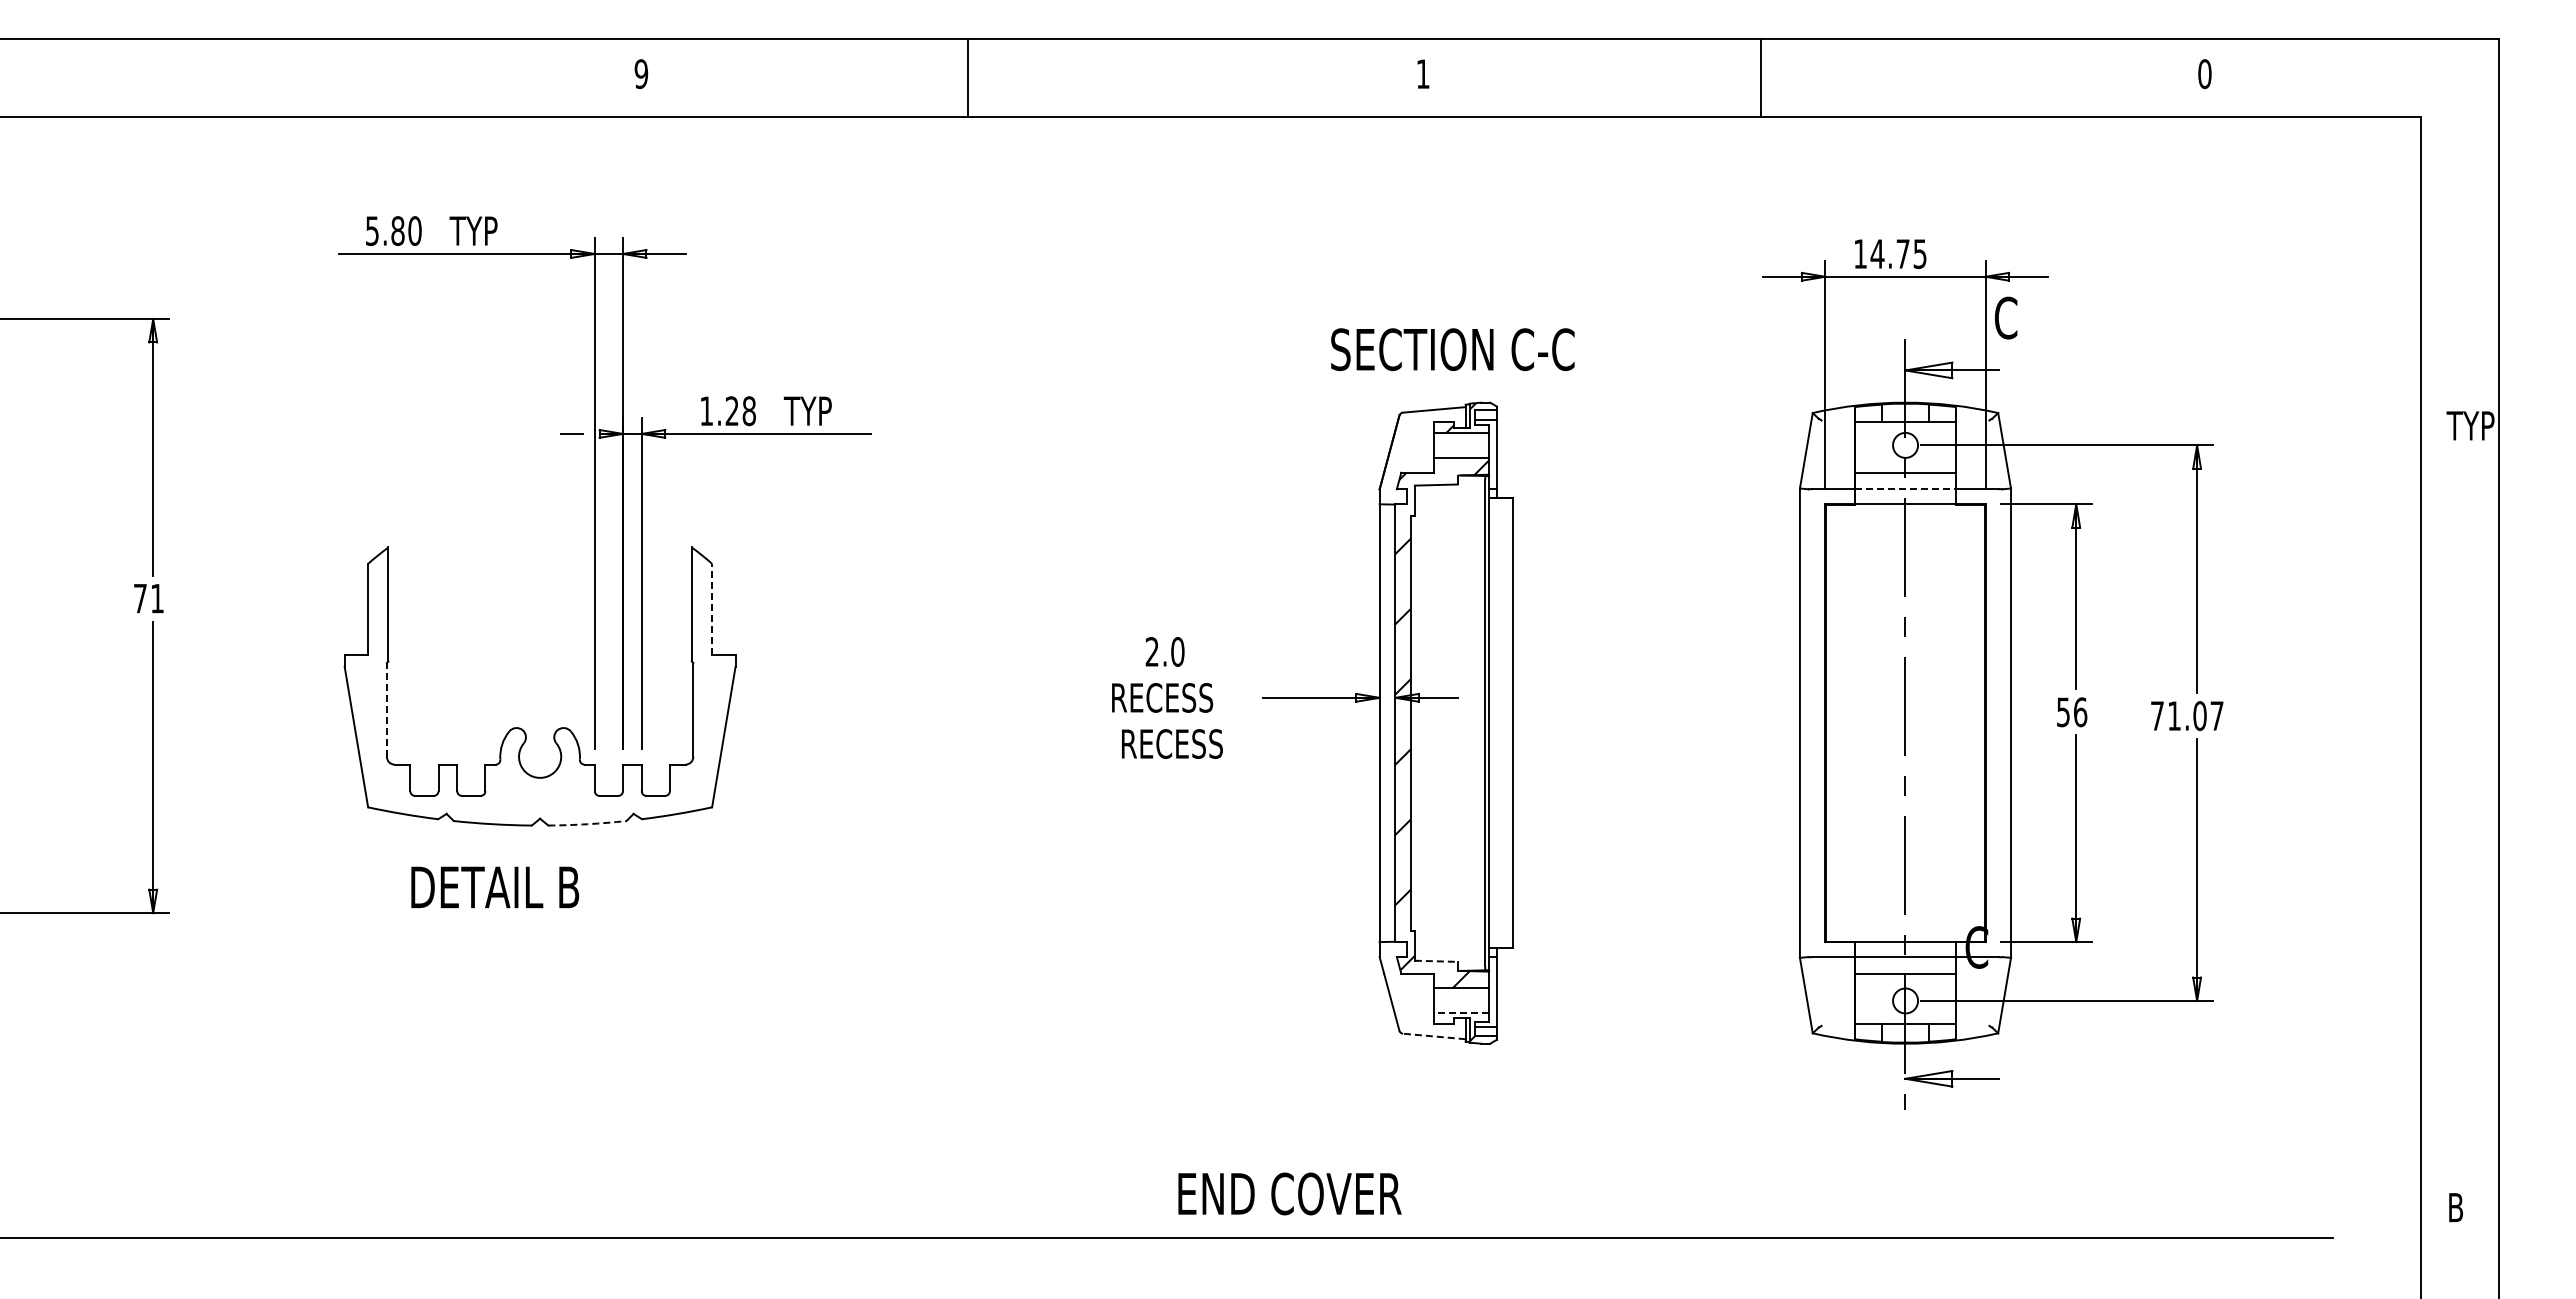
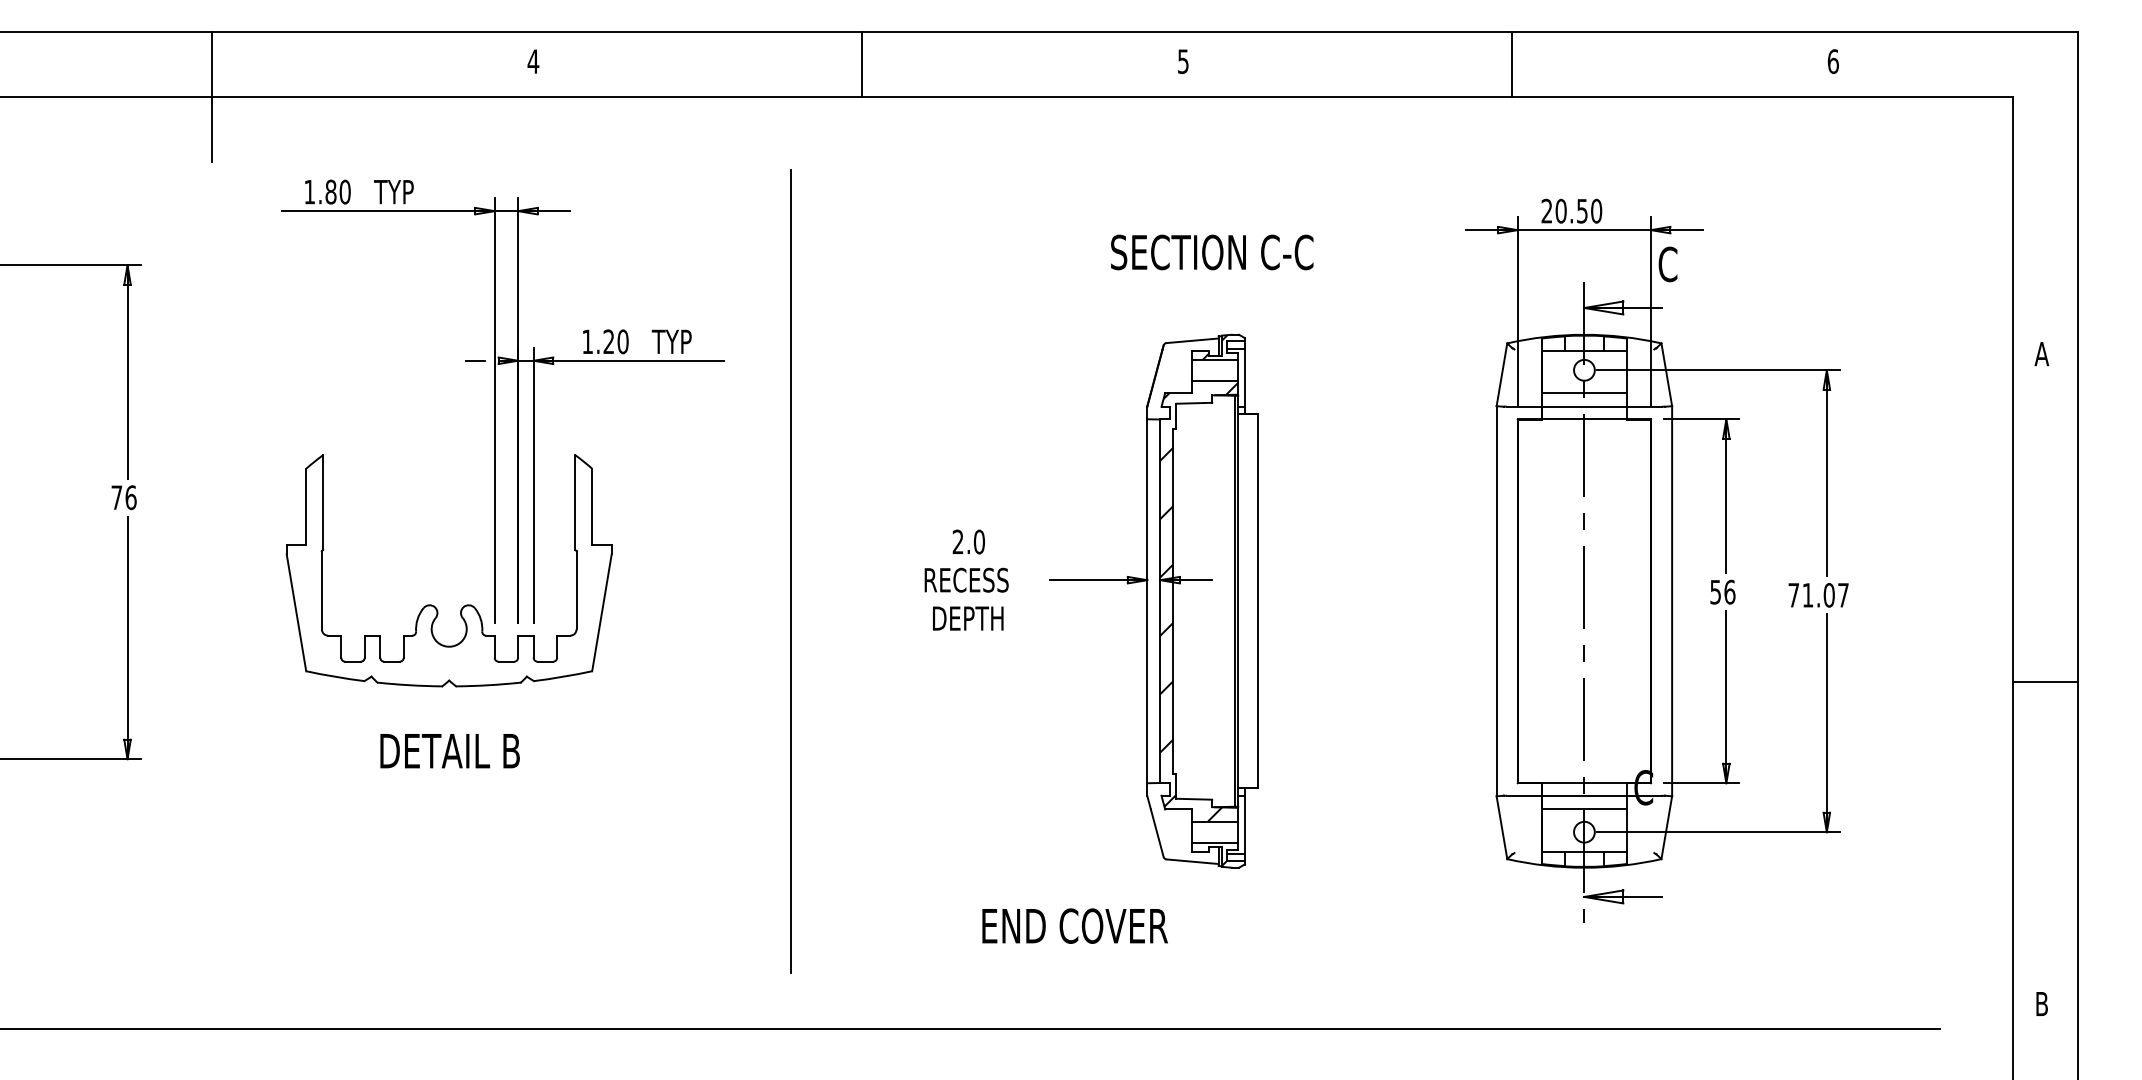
text: (2204, 73) -> (1832, 61), 0 -> 6
text: (641, 74) -> (533, 61), 9 -> 4
text: (1422, 74) -> (1182, 61), 1 -> 5
line: (967, 77) -> (861, 64), moved
line: (1760, 77) -> (1512, 64), moved
line: (255, 116) -> (212, 96), added
text: (372, 230) -> (309, 191), 5.80 -> 1.80
text: (1890, 253) -> (1571, 210), 14.75 -> 20.50
text: (1452, 349) -> (1211, 252), moved
text: (749, 411) -> (623, 342), 1.28 -> 1.20
text: (2470, 425) -> (2054, 353), TYP -> A
line: (1905, 489) -> (1584, 406), dashed -> solid
text: (157, 598) -> (131, 497), 71 -> 76
line: (712, 609) -> (592, 506), dashed -> solid
line: (950, 687) -> (790, 571), added
line: (386, 709) -> (321, 589), dashed -> solid
text: (1173, 743) -> (975, 618), RECESS -> DEPTH
line: (2459, 820) -> (2044, 682), added
arc: (587, 824) -> (488, 685), dashed -> solid
text: (495, 887) -> (450, 751), moved
line: (1436, 961) -> (1194, 799), dashed -> solid
line: (1461, 1013) -> (1215, 842), dashed -> solid
line: (1434, 1036) -> (1192, 861), dashed -> solid
text: (1289, 1193) -> (1074, 925), moved

